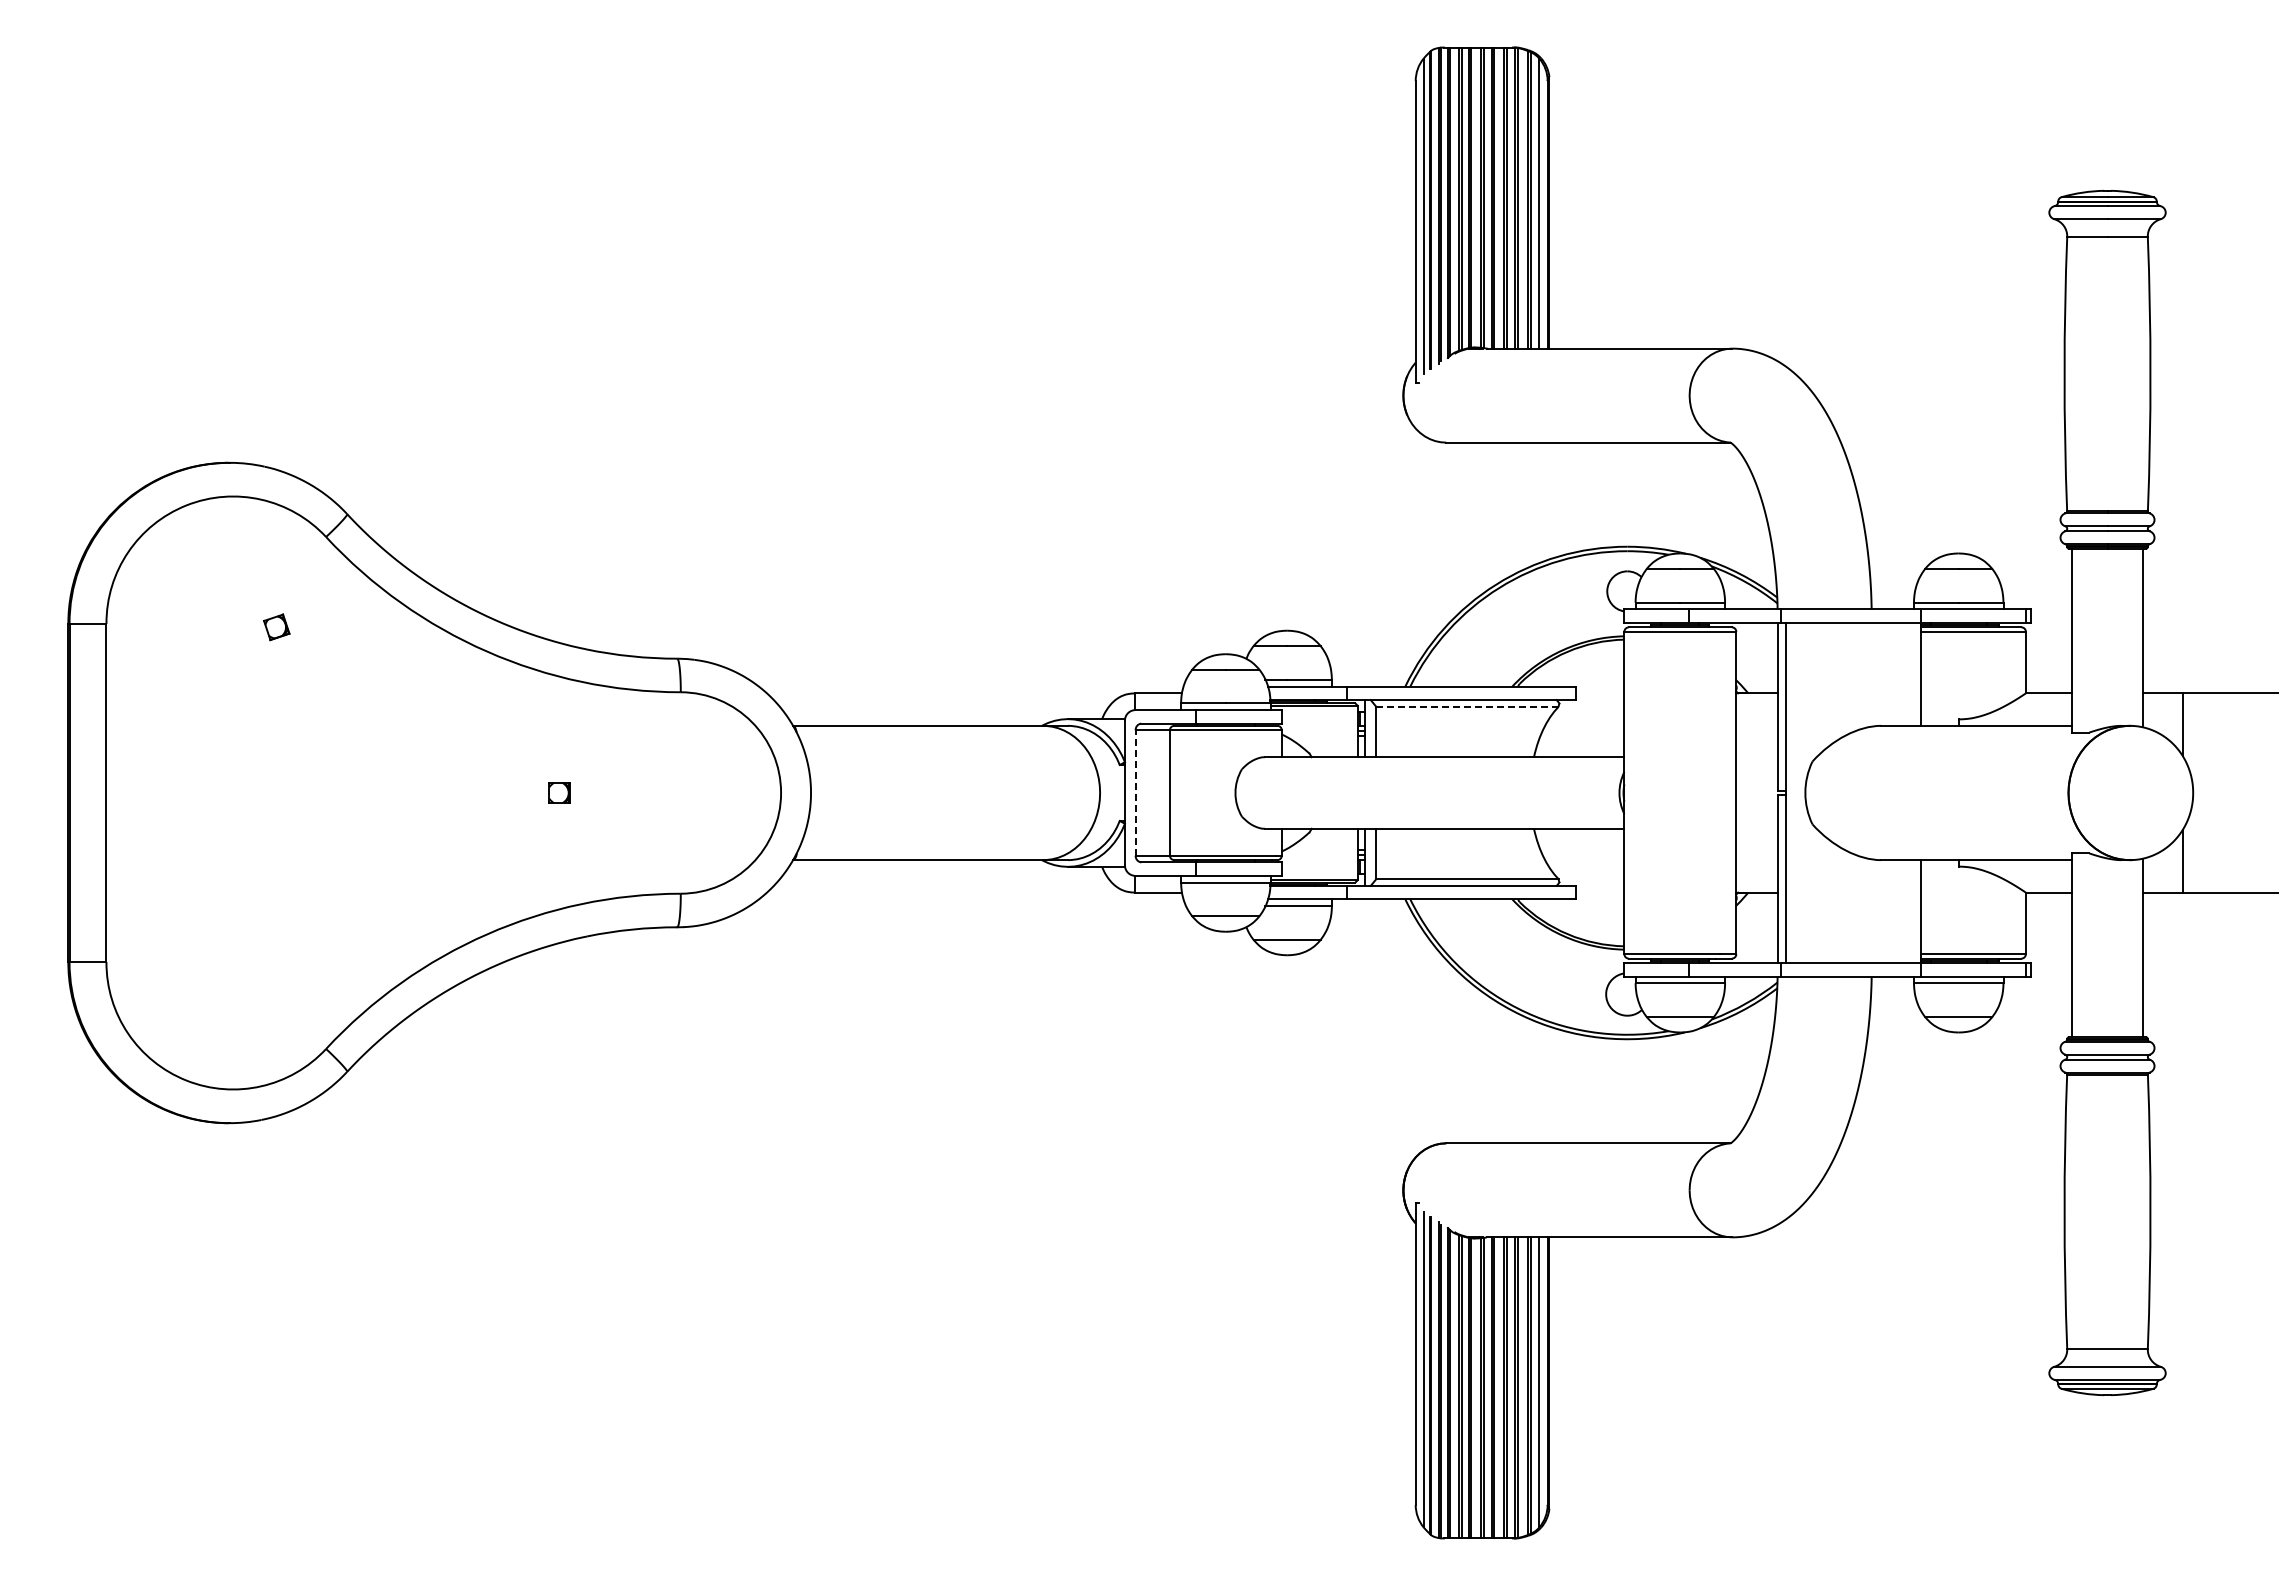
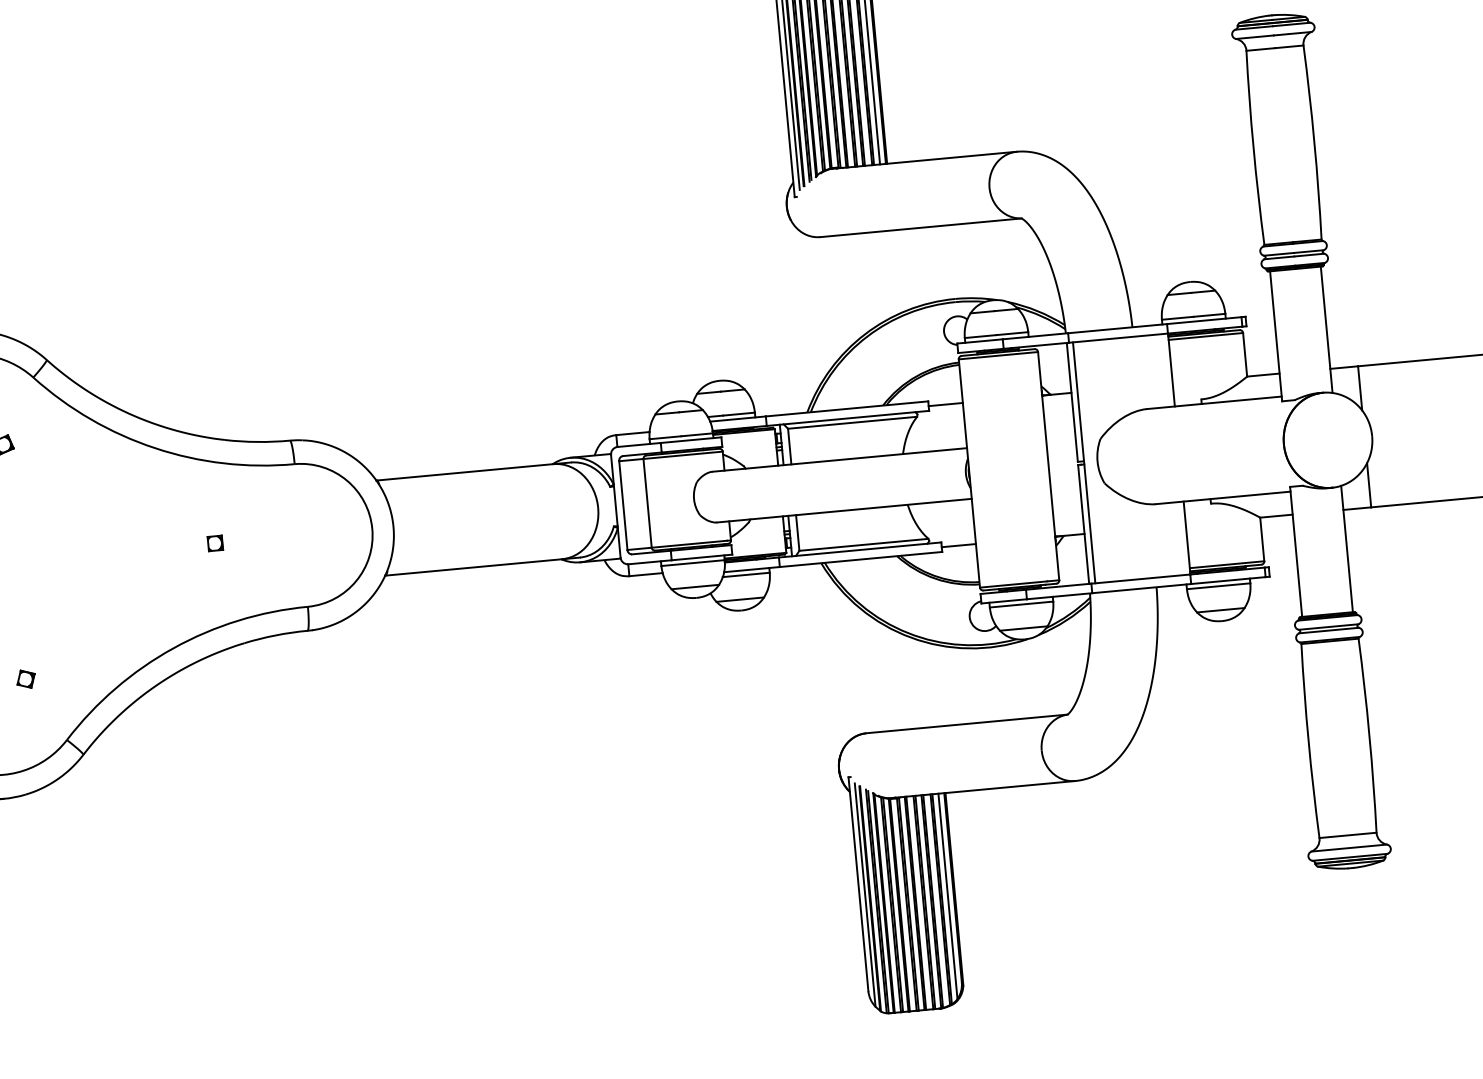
line: (1600, 693) -> (945, 404), added
line: (1466, 706) -> (851, 422), dashed -> solid
line: (1135, 792) -> (623, 505), dashed -> solid
line: (1600, 892) -> (959, 545), added
part: (276, 958) -> (25, 679), added

